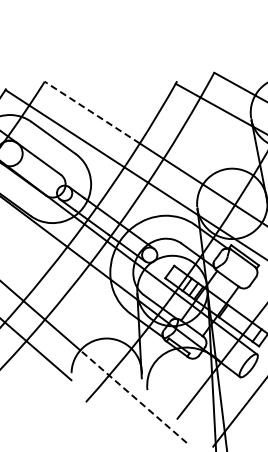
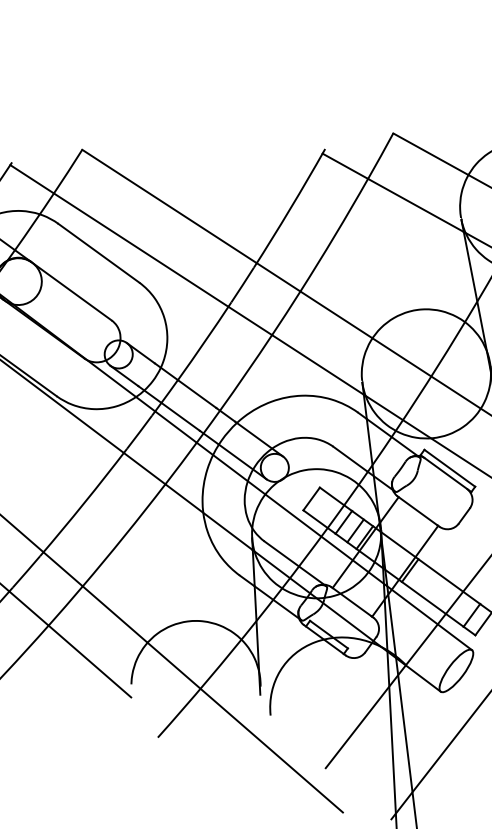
line: (92, 112) -> (169, 206), dashed -> solid
line: (133, 396) -> (245, 727), dashed -> solid

